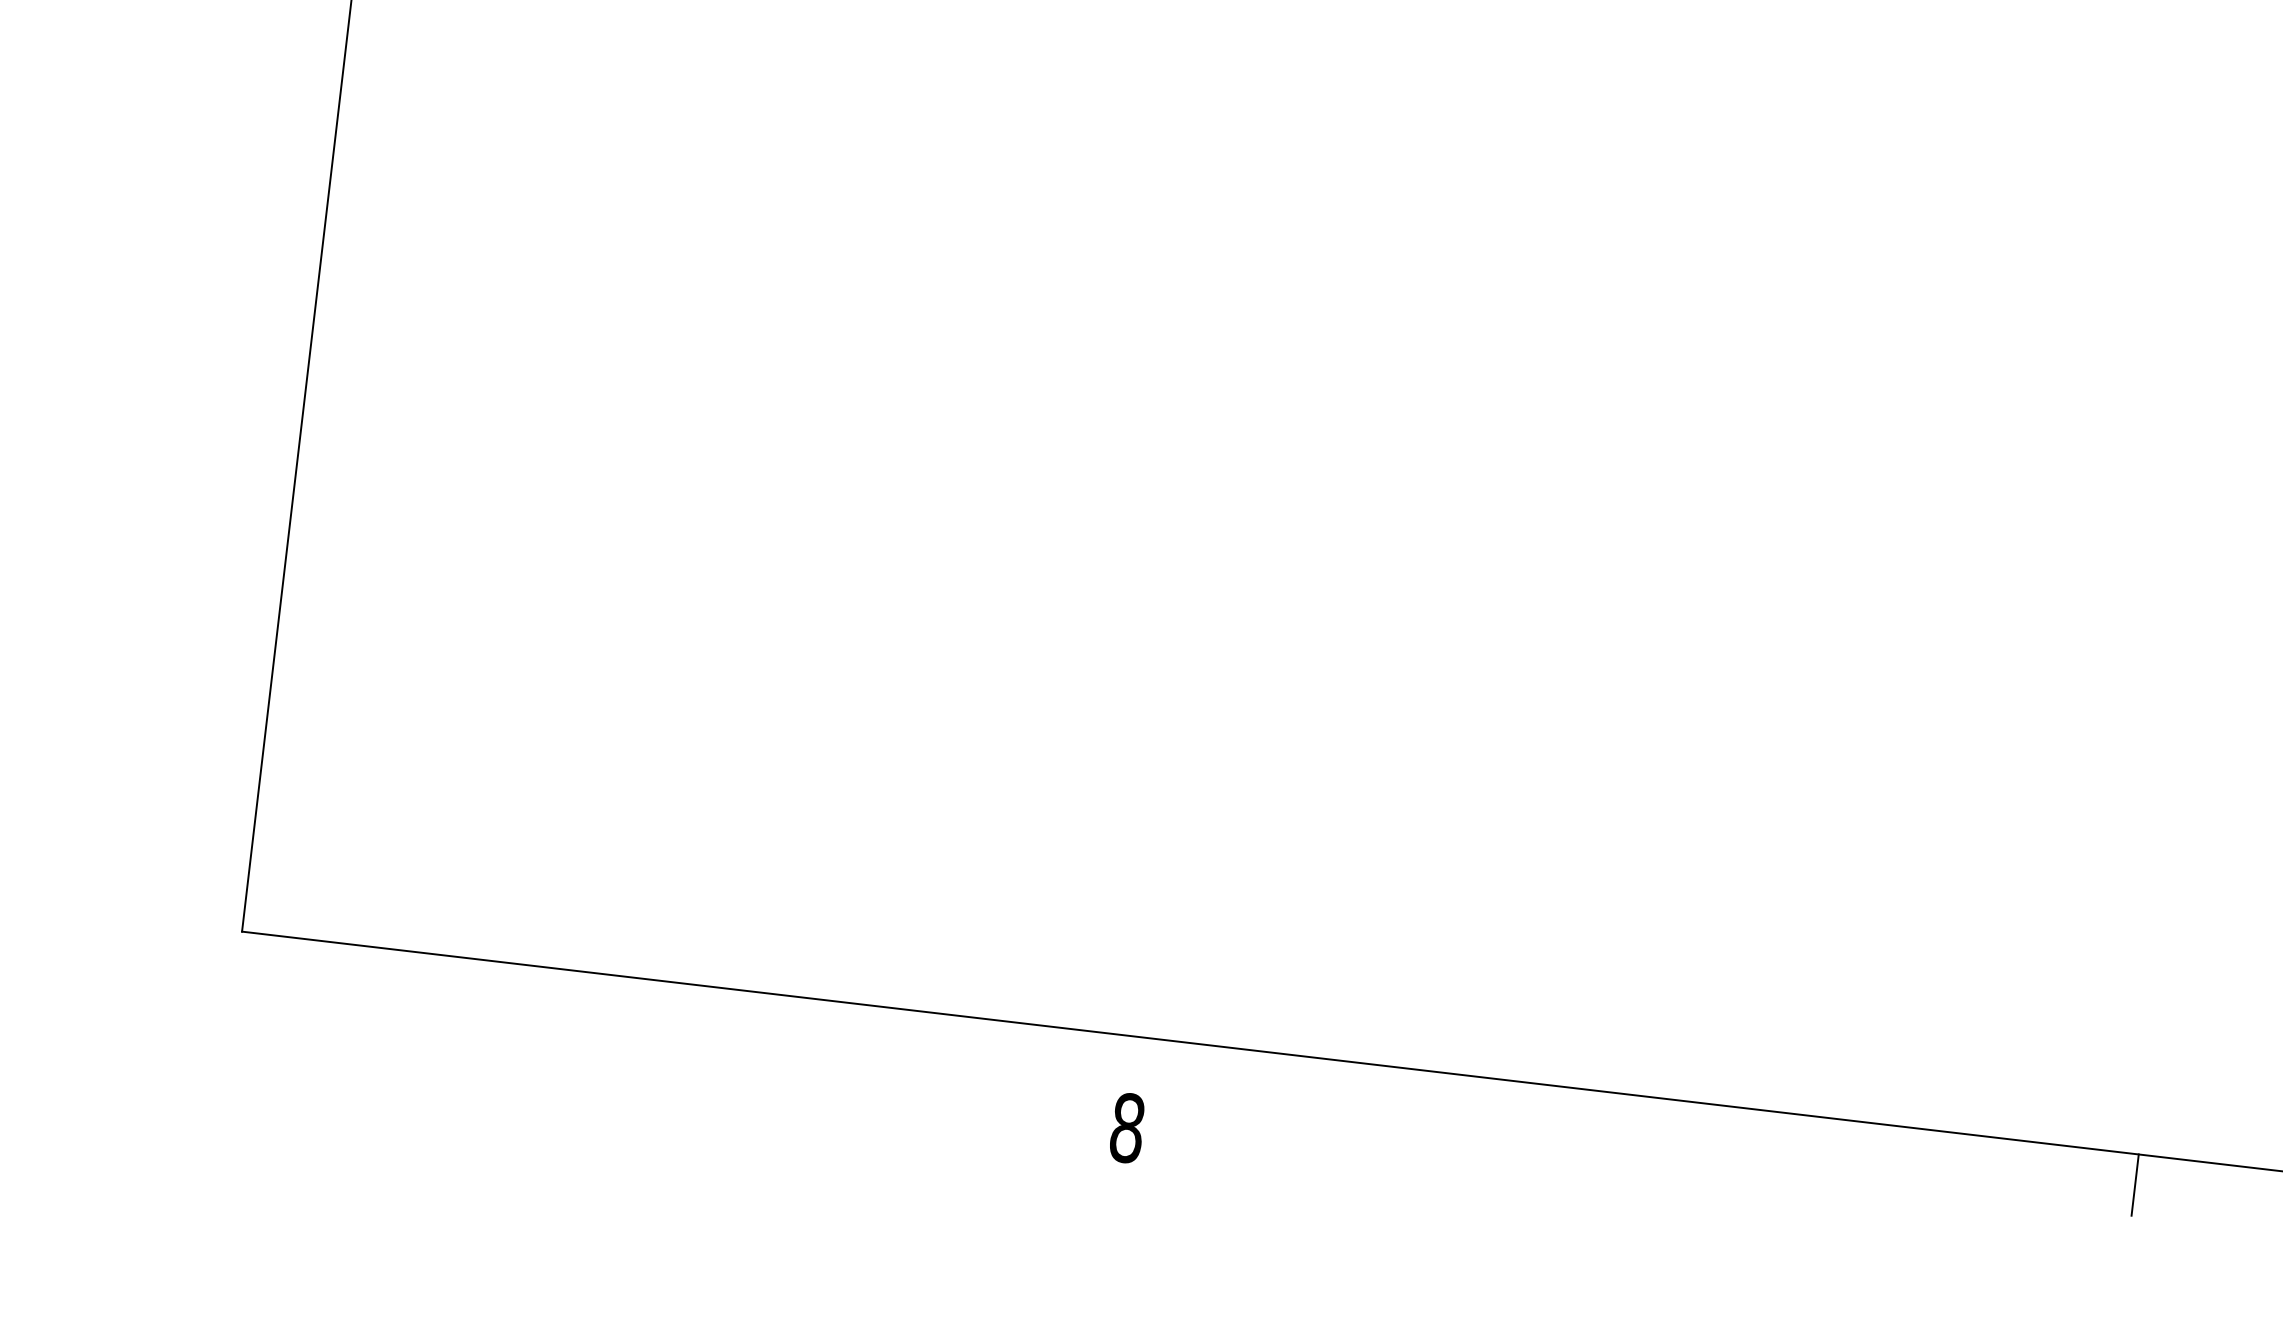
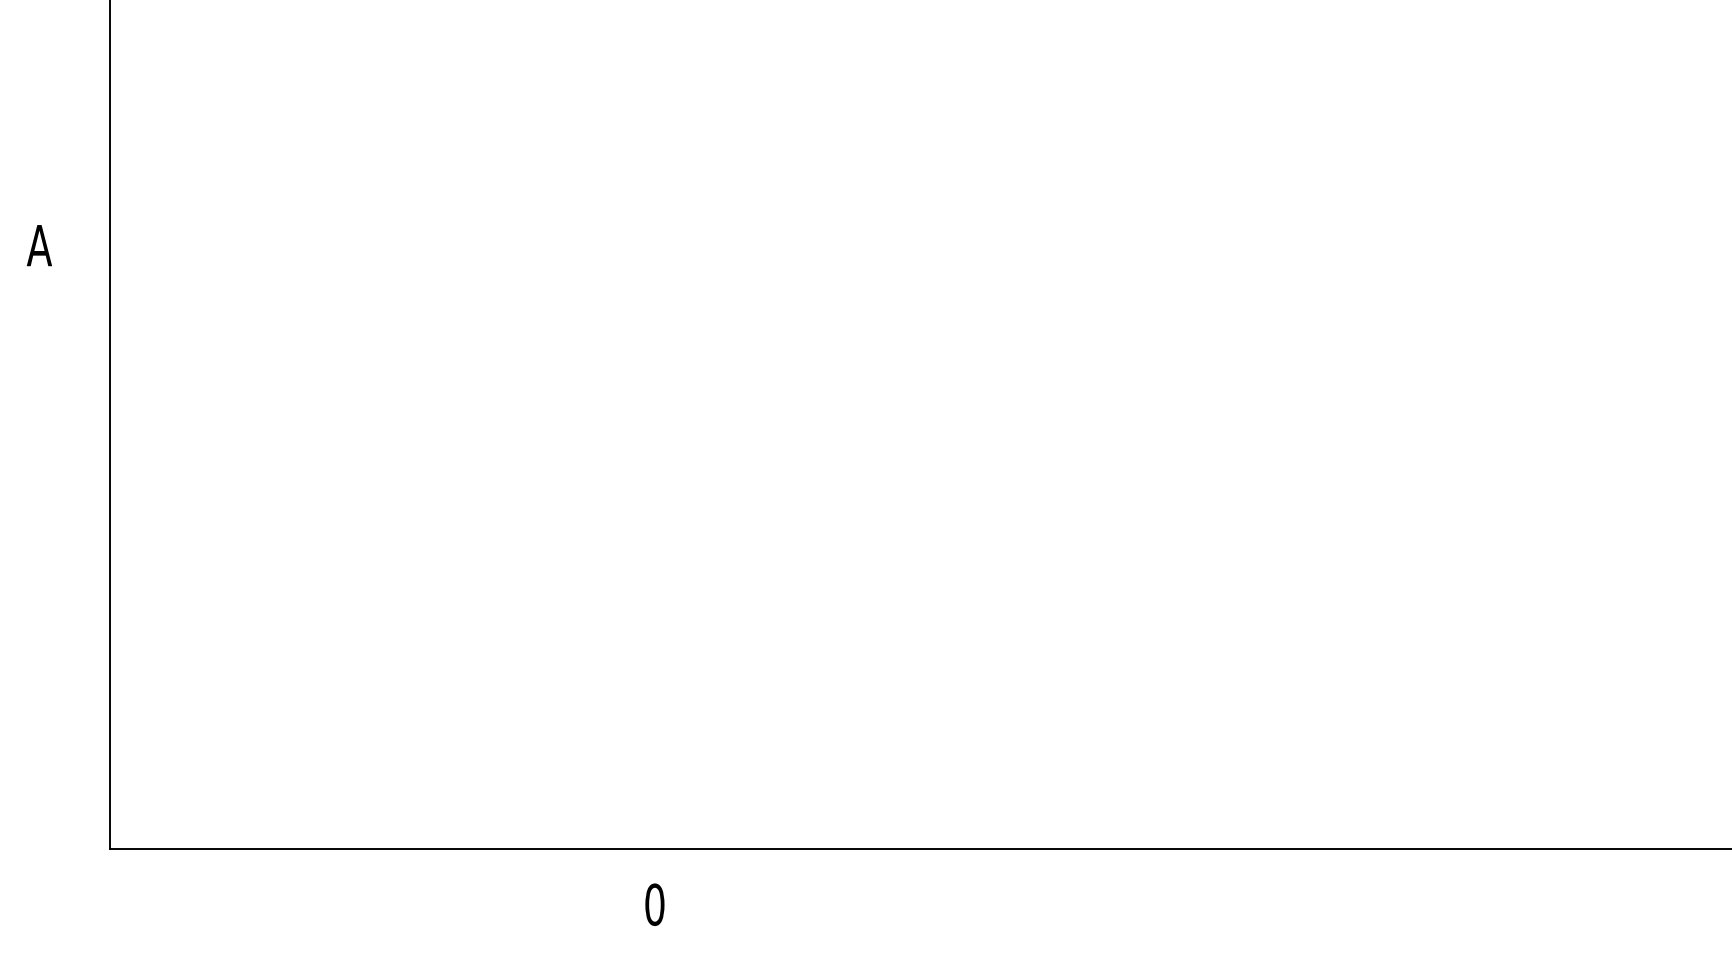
text: (1126, 1127) -> (654, 904), 8 -> 0
line: (2134, 1184) -> (1262, 867), removed

